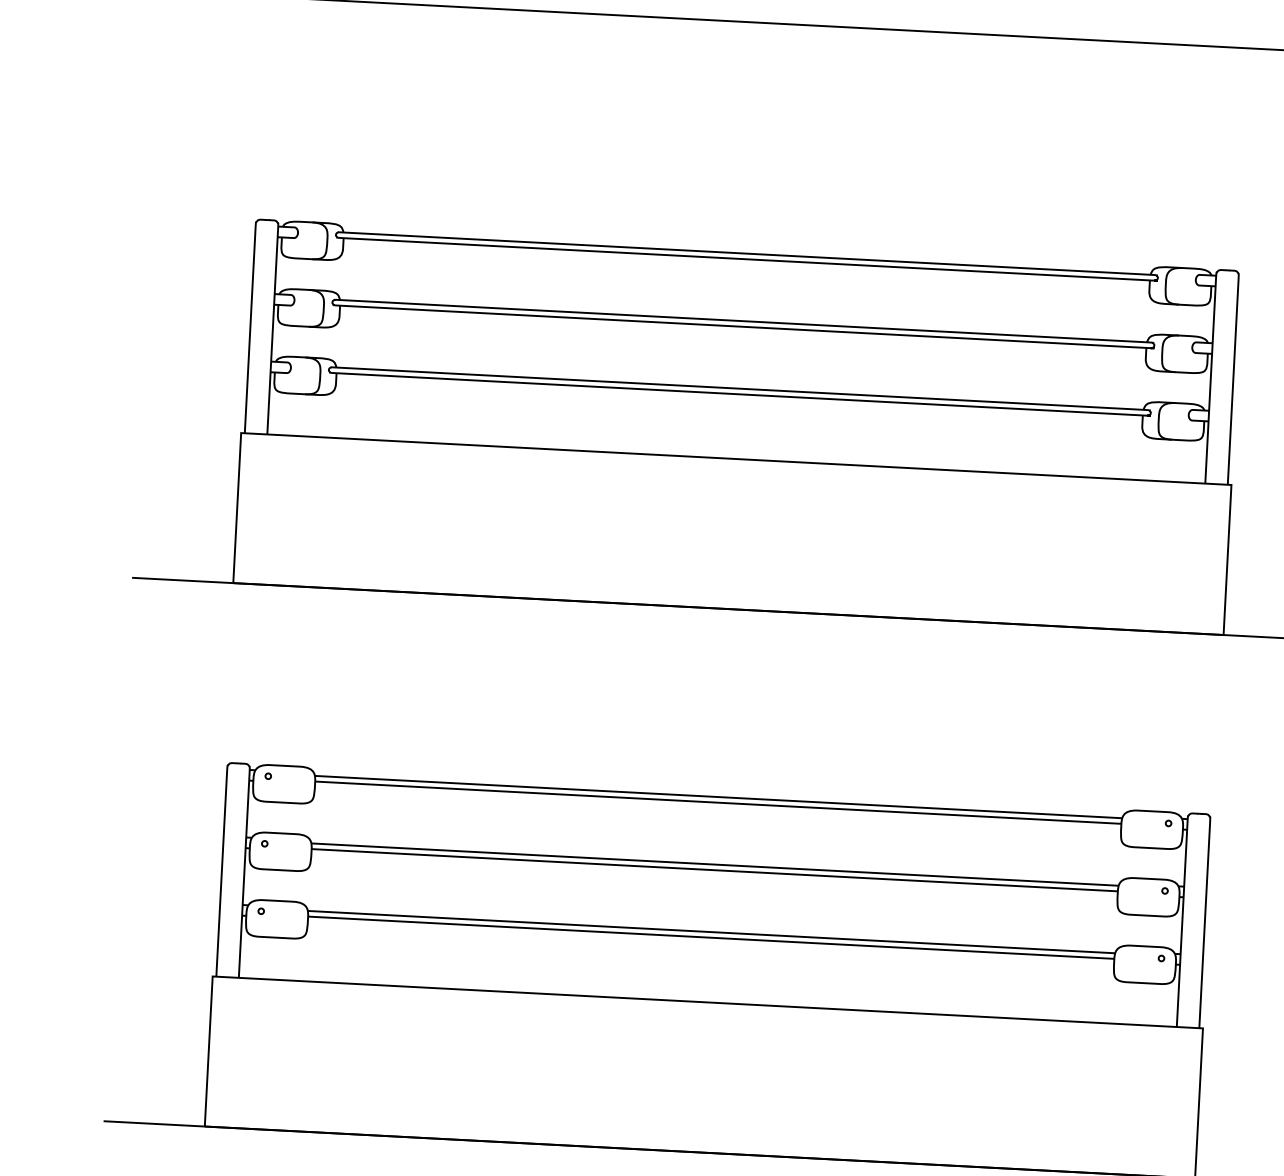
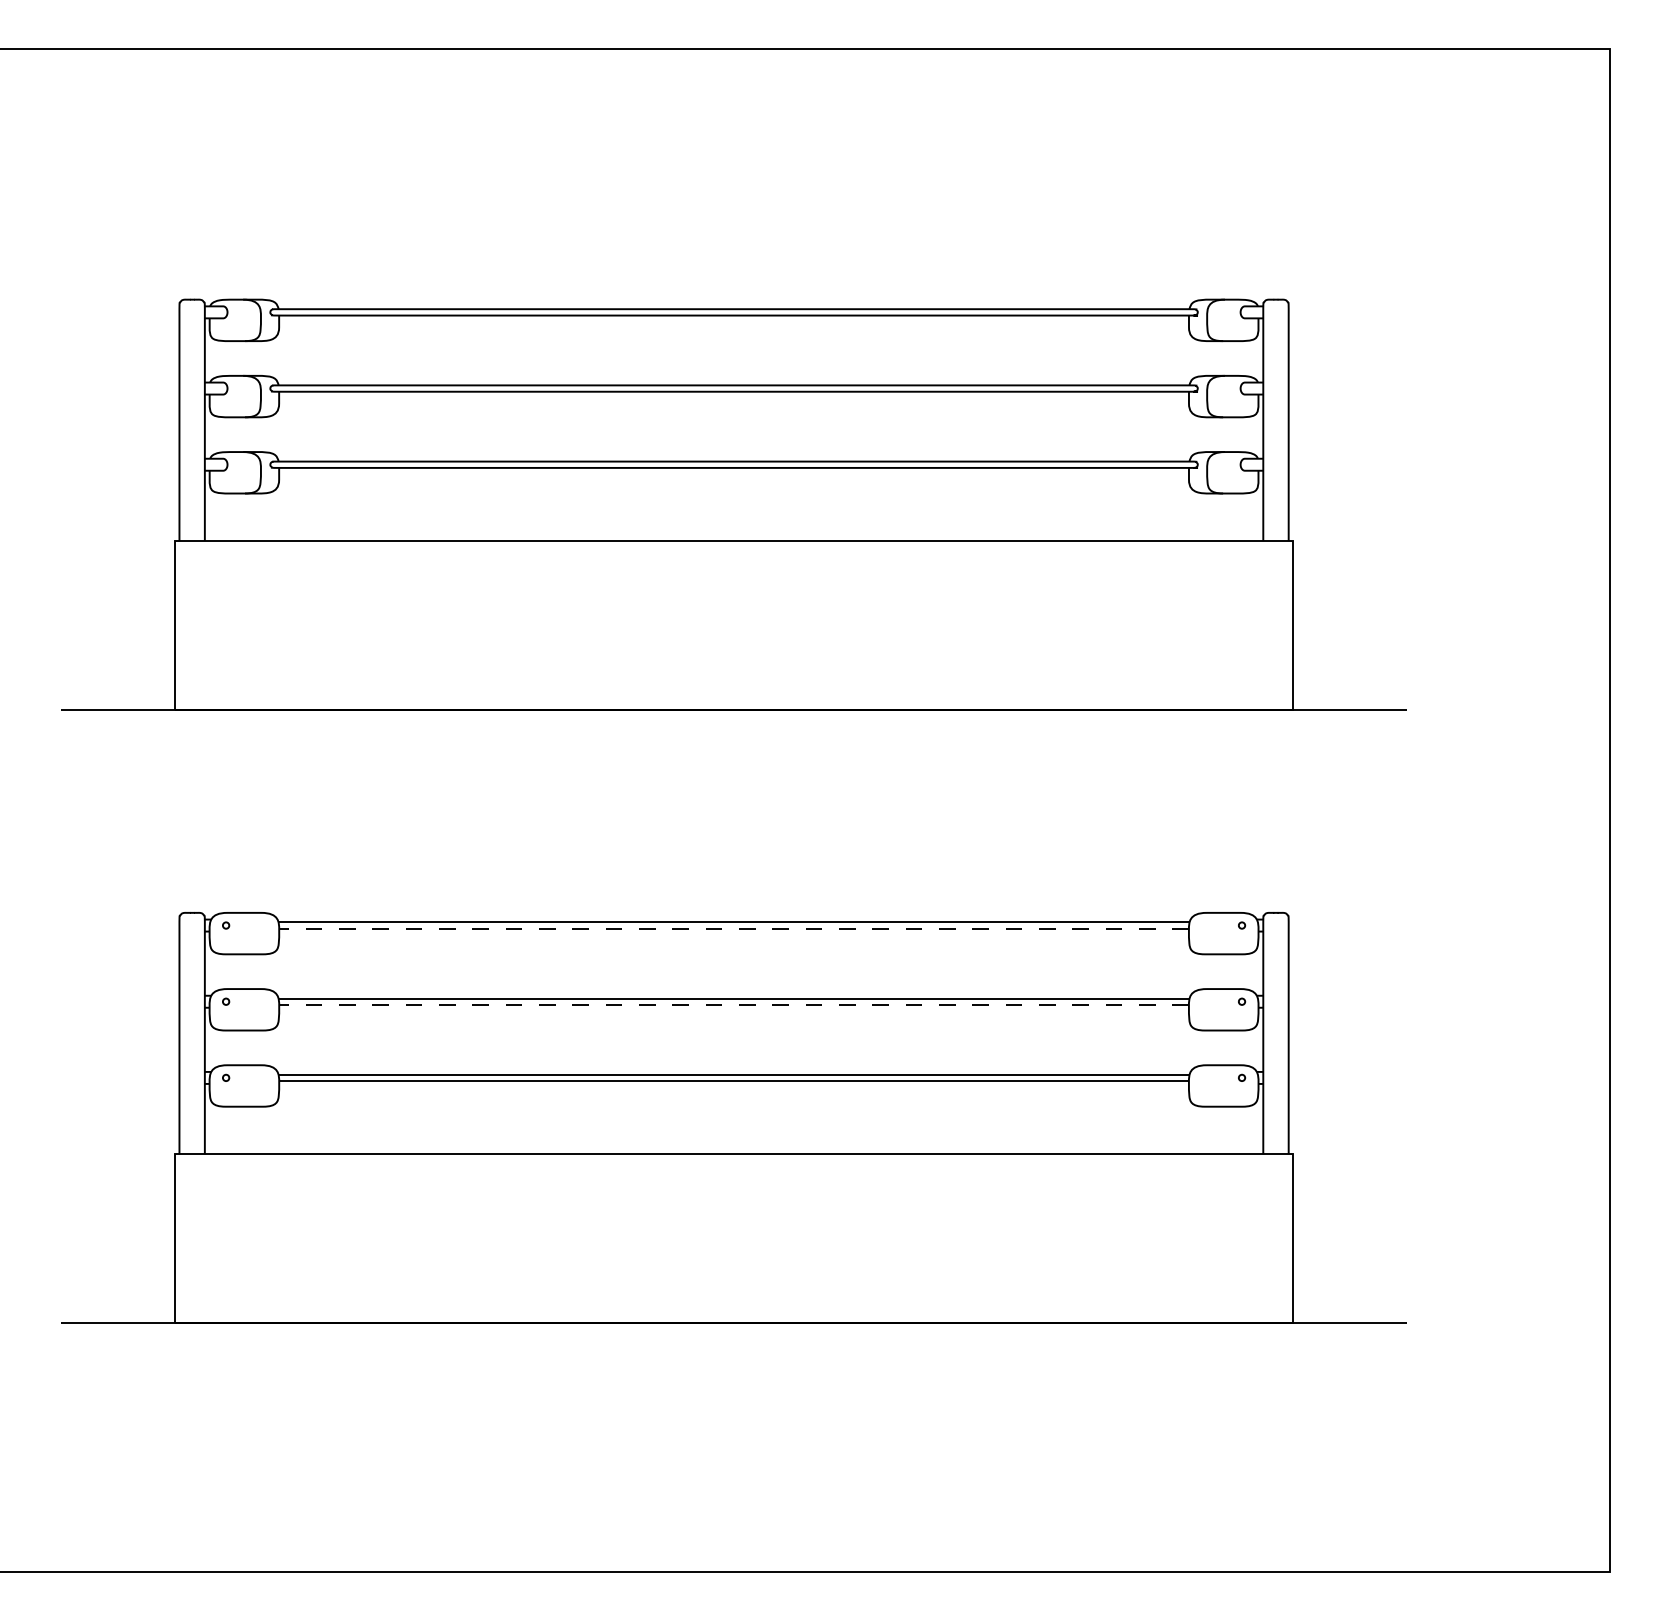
line: (718, 802) -> (734, 928), solid -> dashed
line: (715, 869) -> (734, 1004), solid -> dashed

